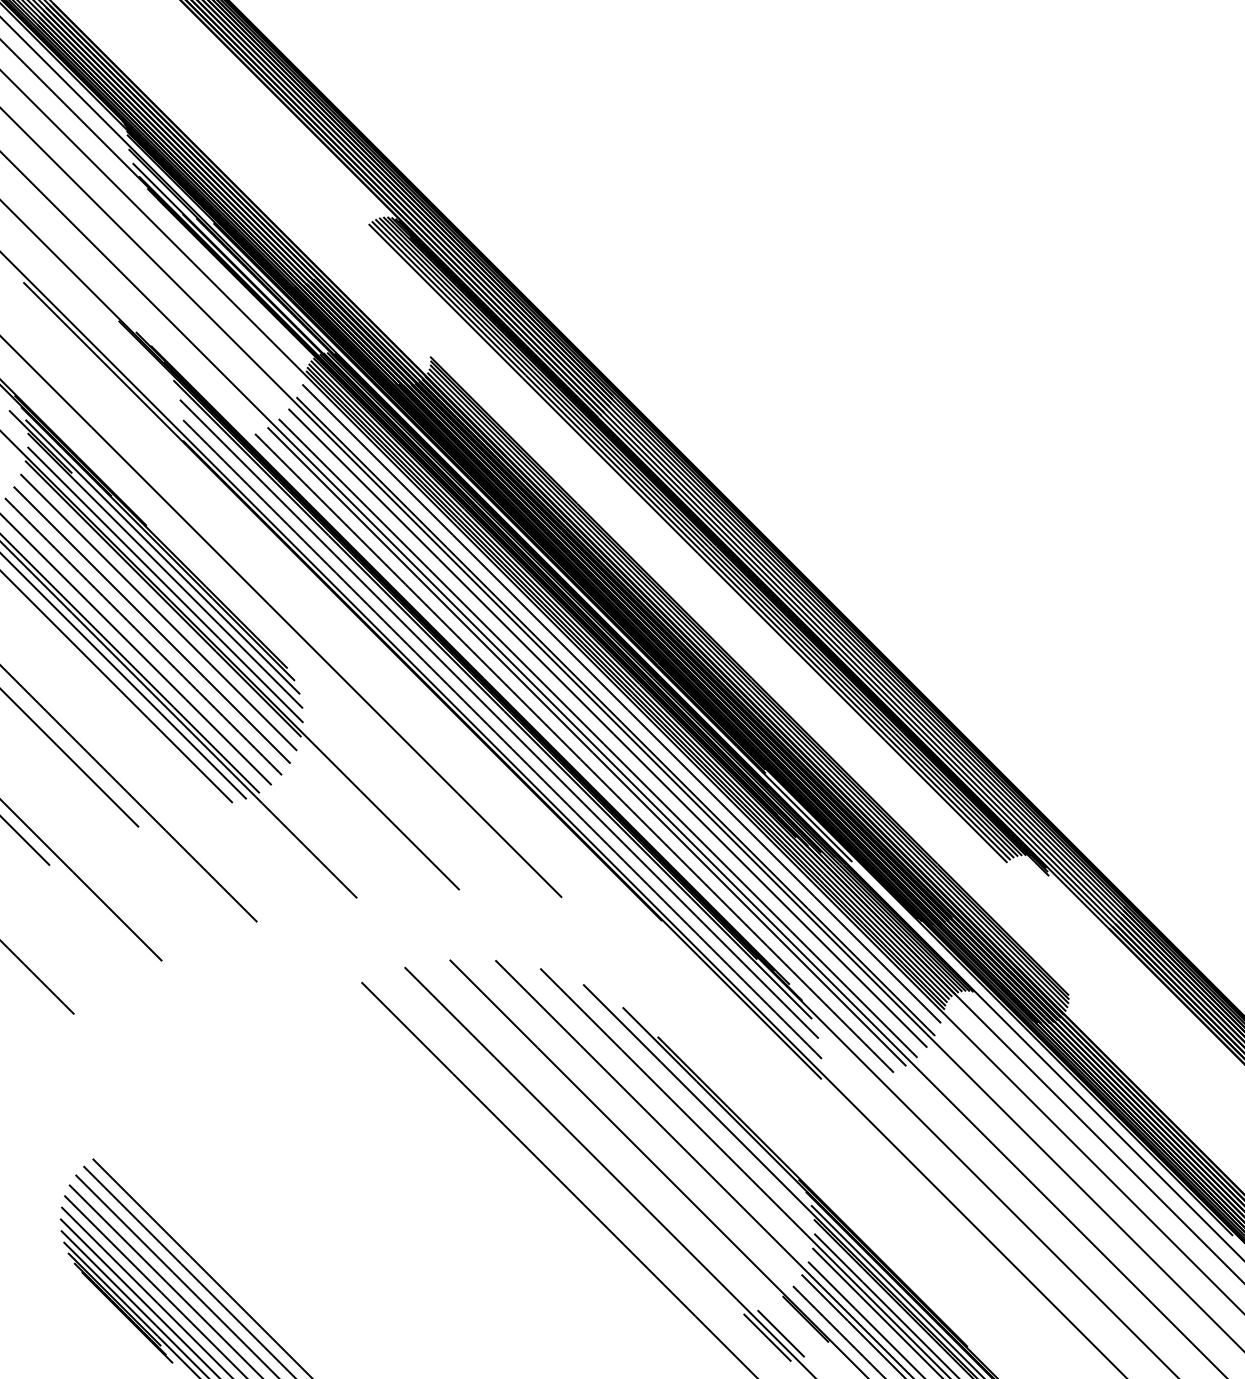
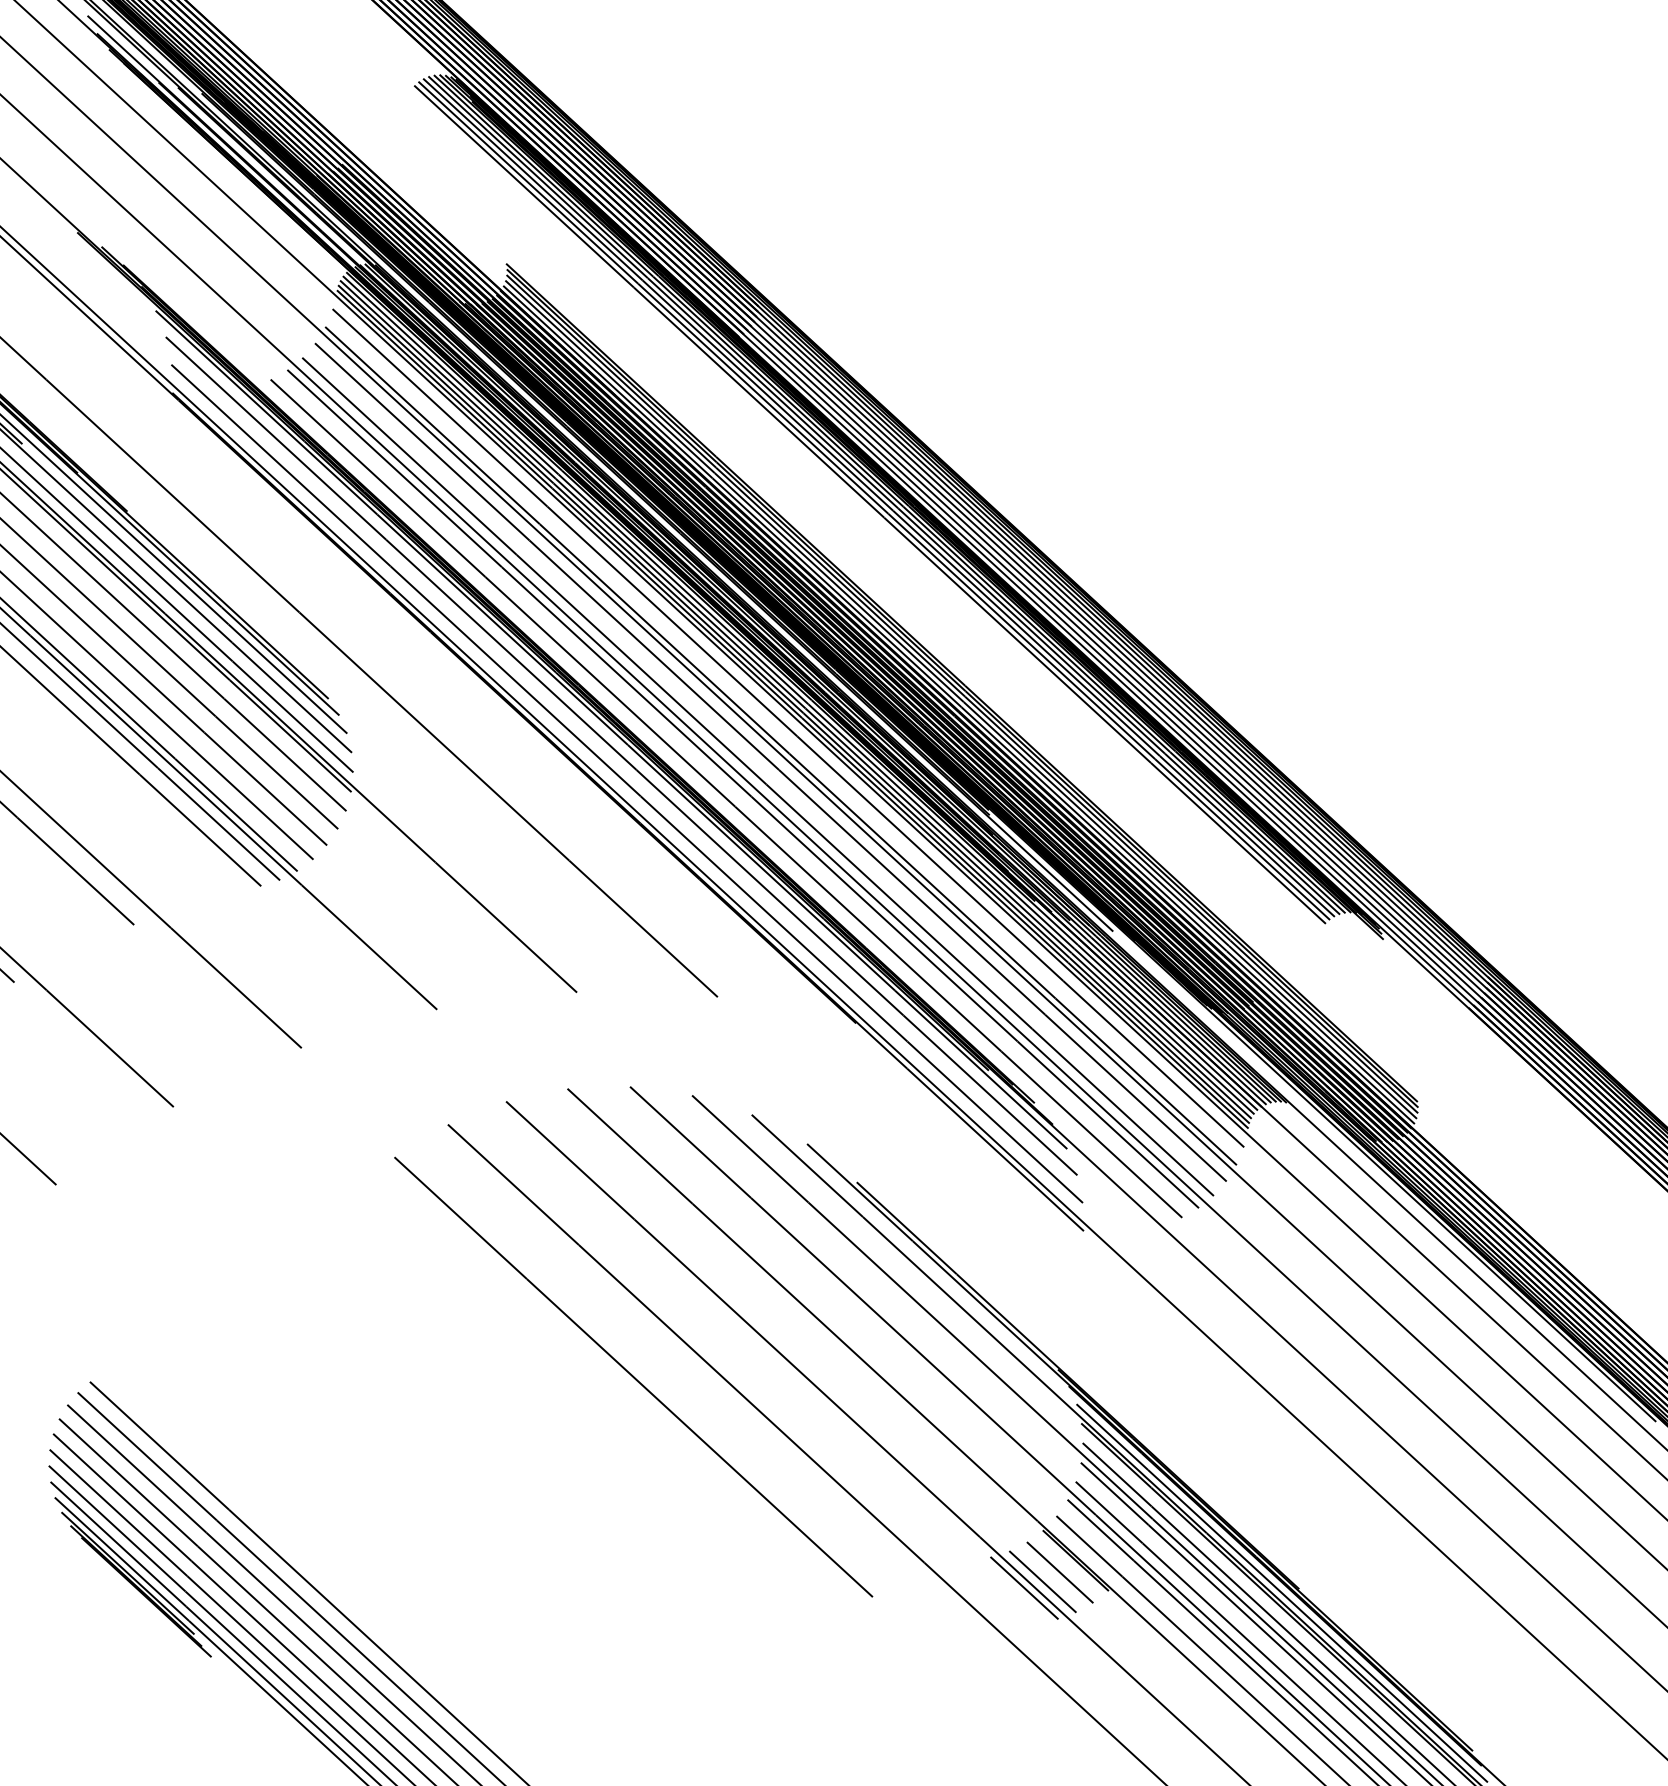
line: (488, 1171) -> (632, 1376), added
line: (793, 1327) -> (1059, 1572), added

